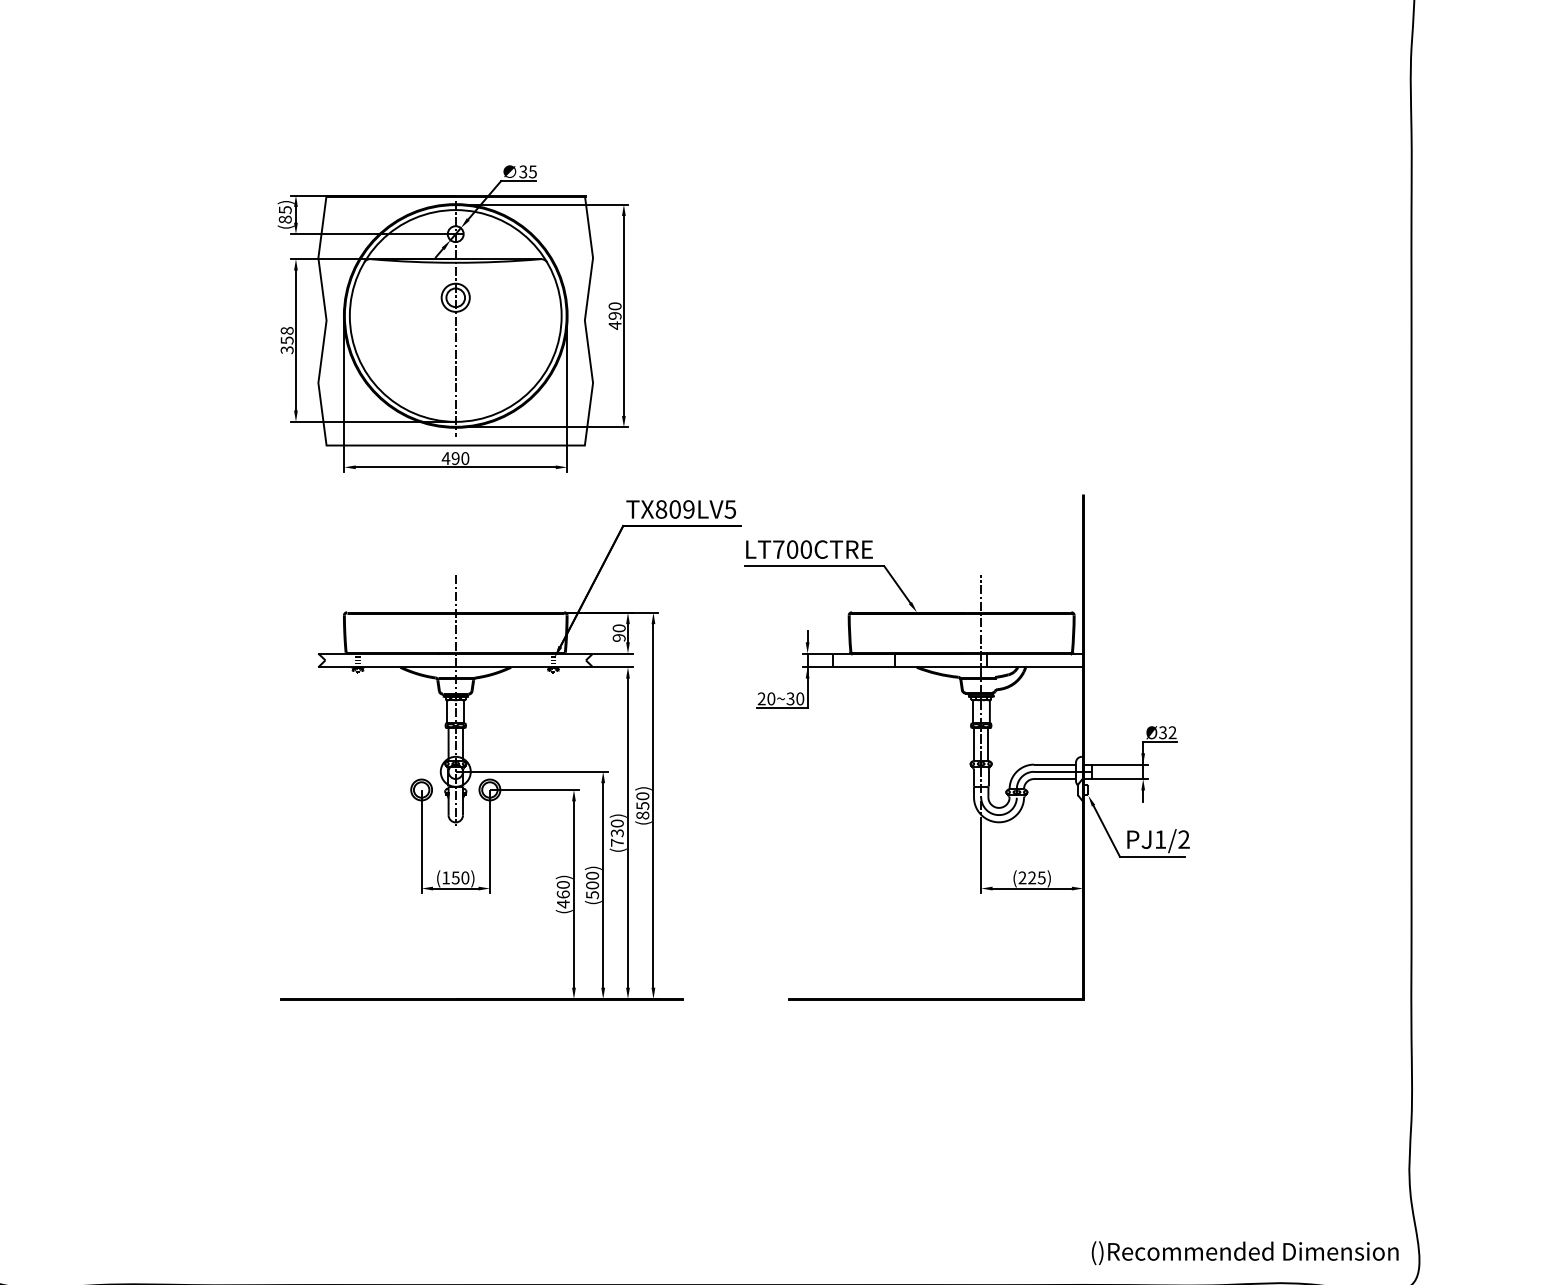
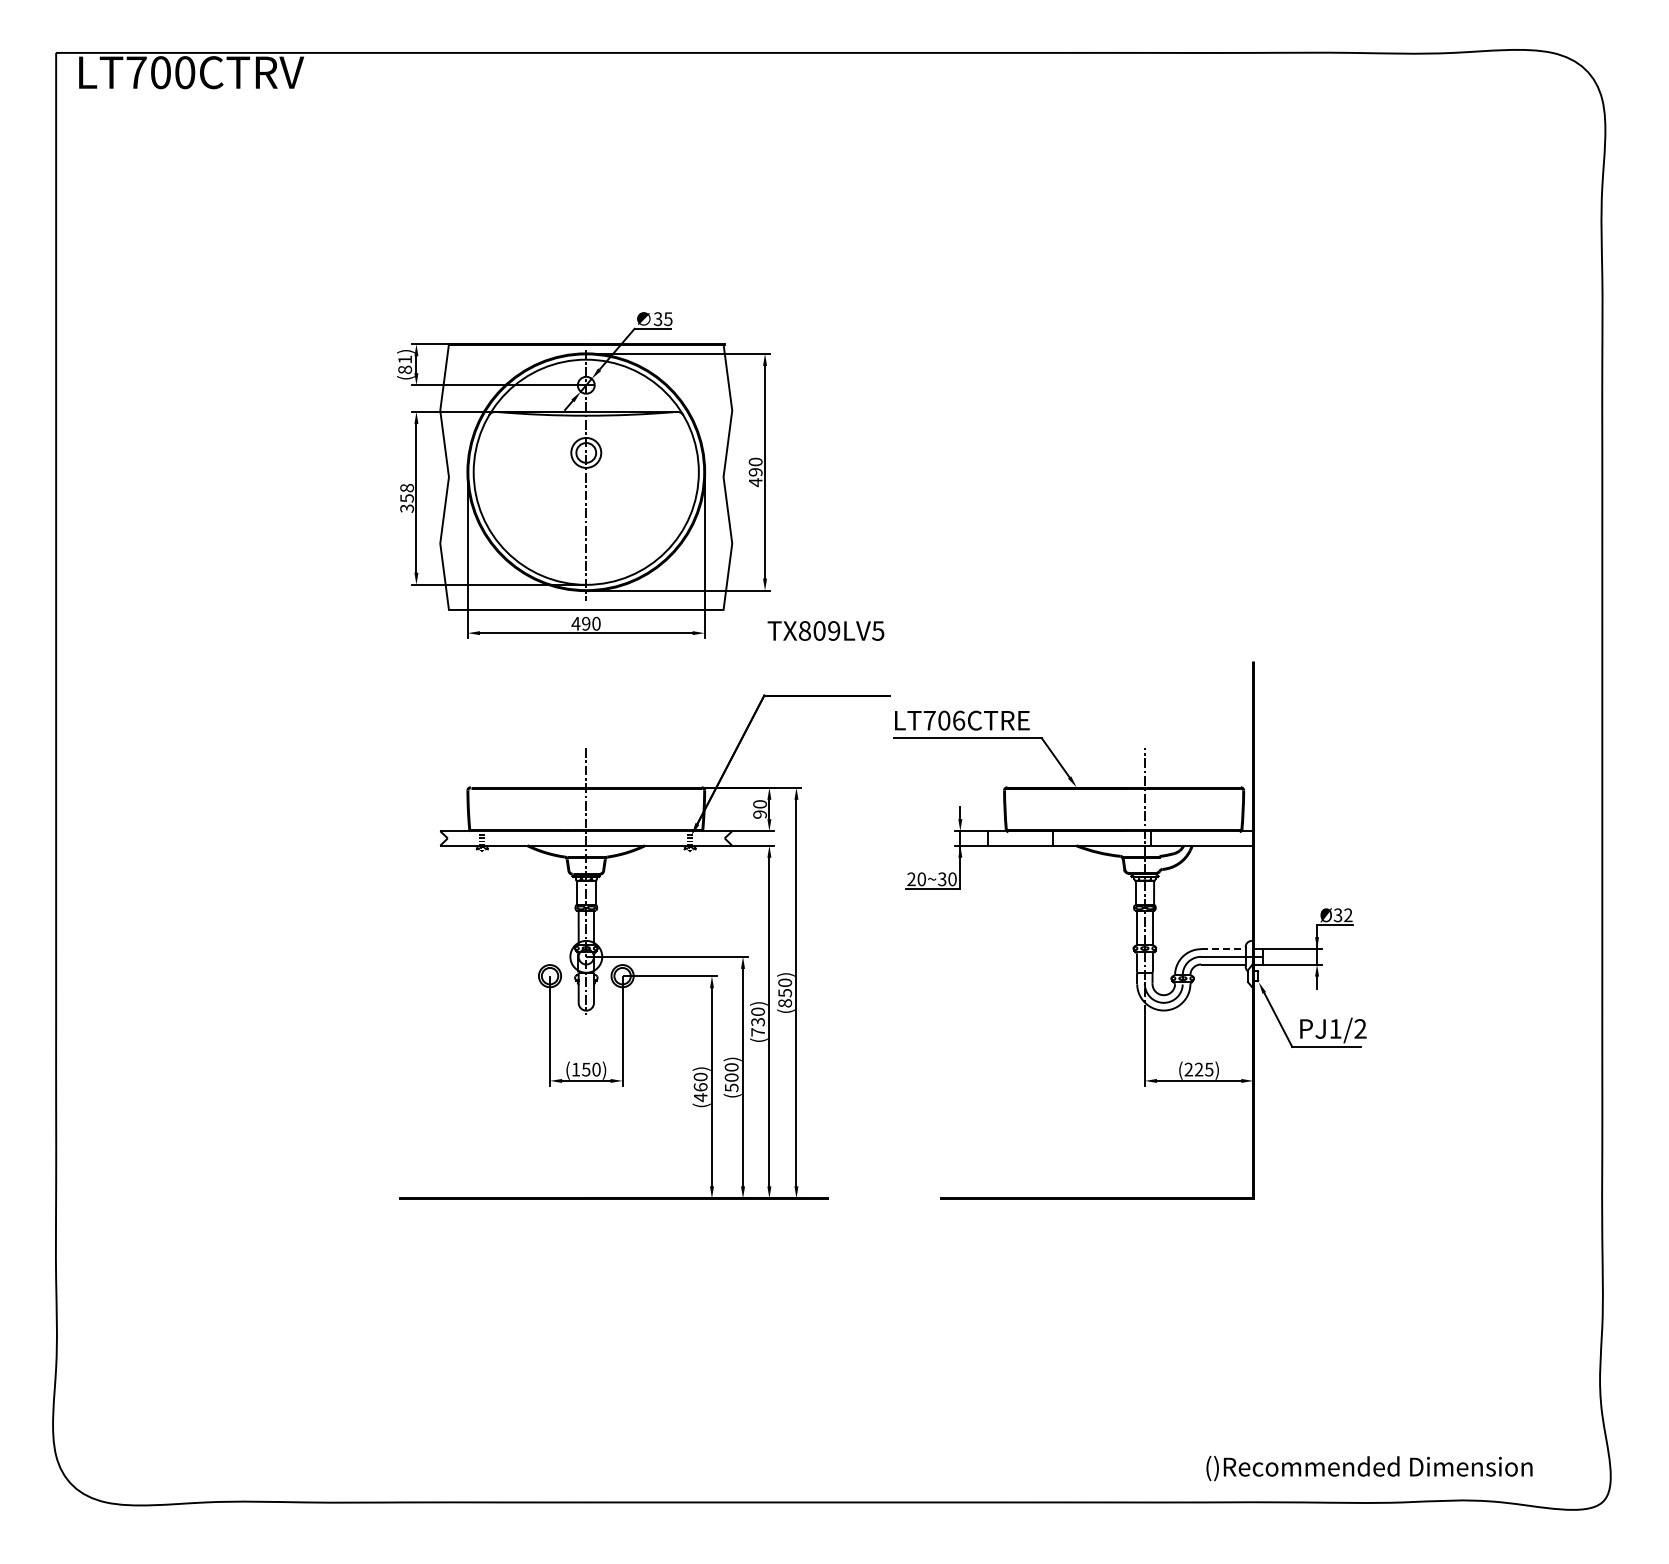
text: (285, 209) -> (405, 359), (85) -> (81)
text: (680, 509) -> (825, 630), moved
text: (806, 549) -> (959, 720), LT700CTRE -> LT706CTRE
line: (1055, 764) -> (1223, 949), solid -> dashed
text: (1245, 1253) -> (1369, 1468), moved

